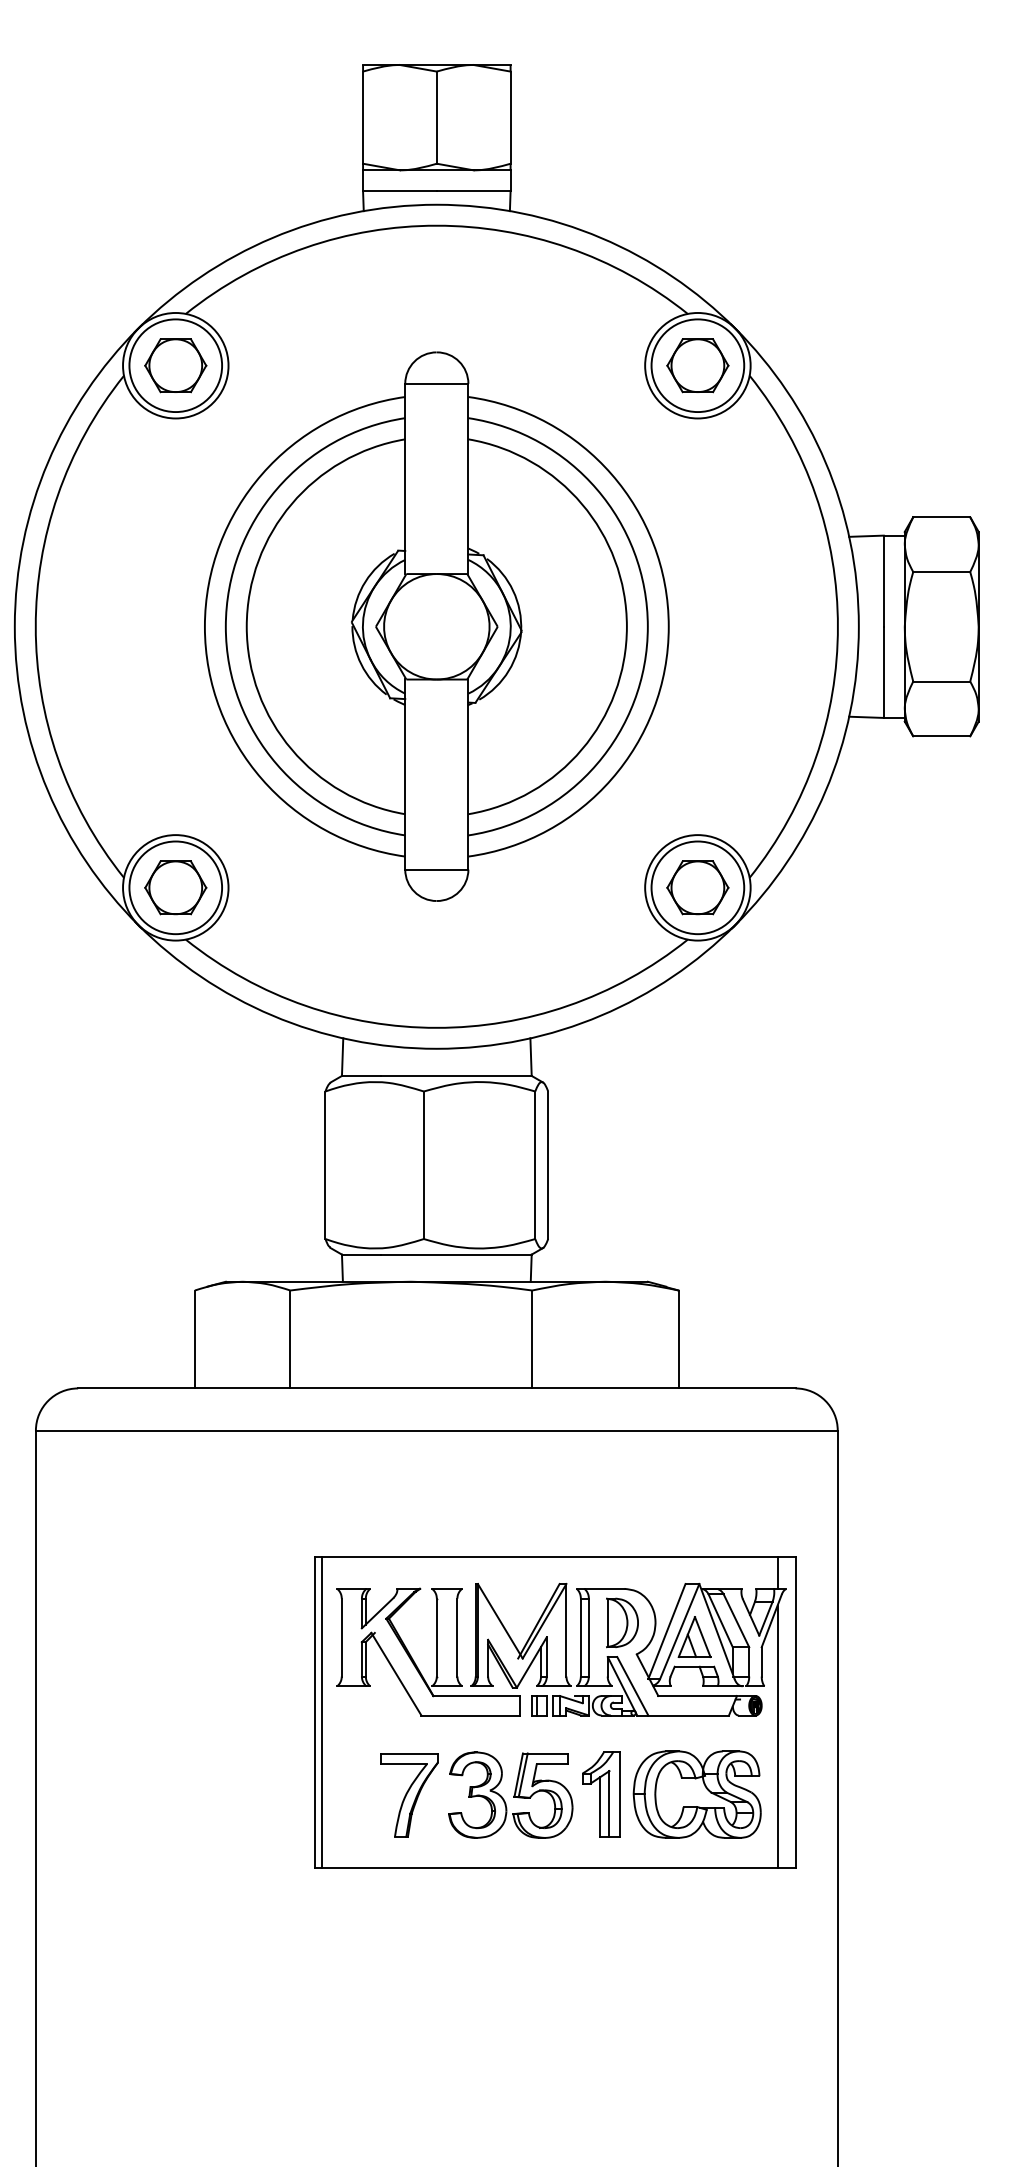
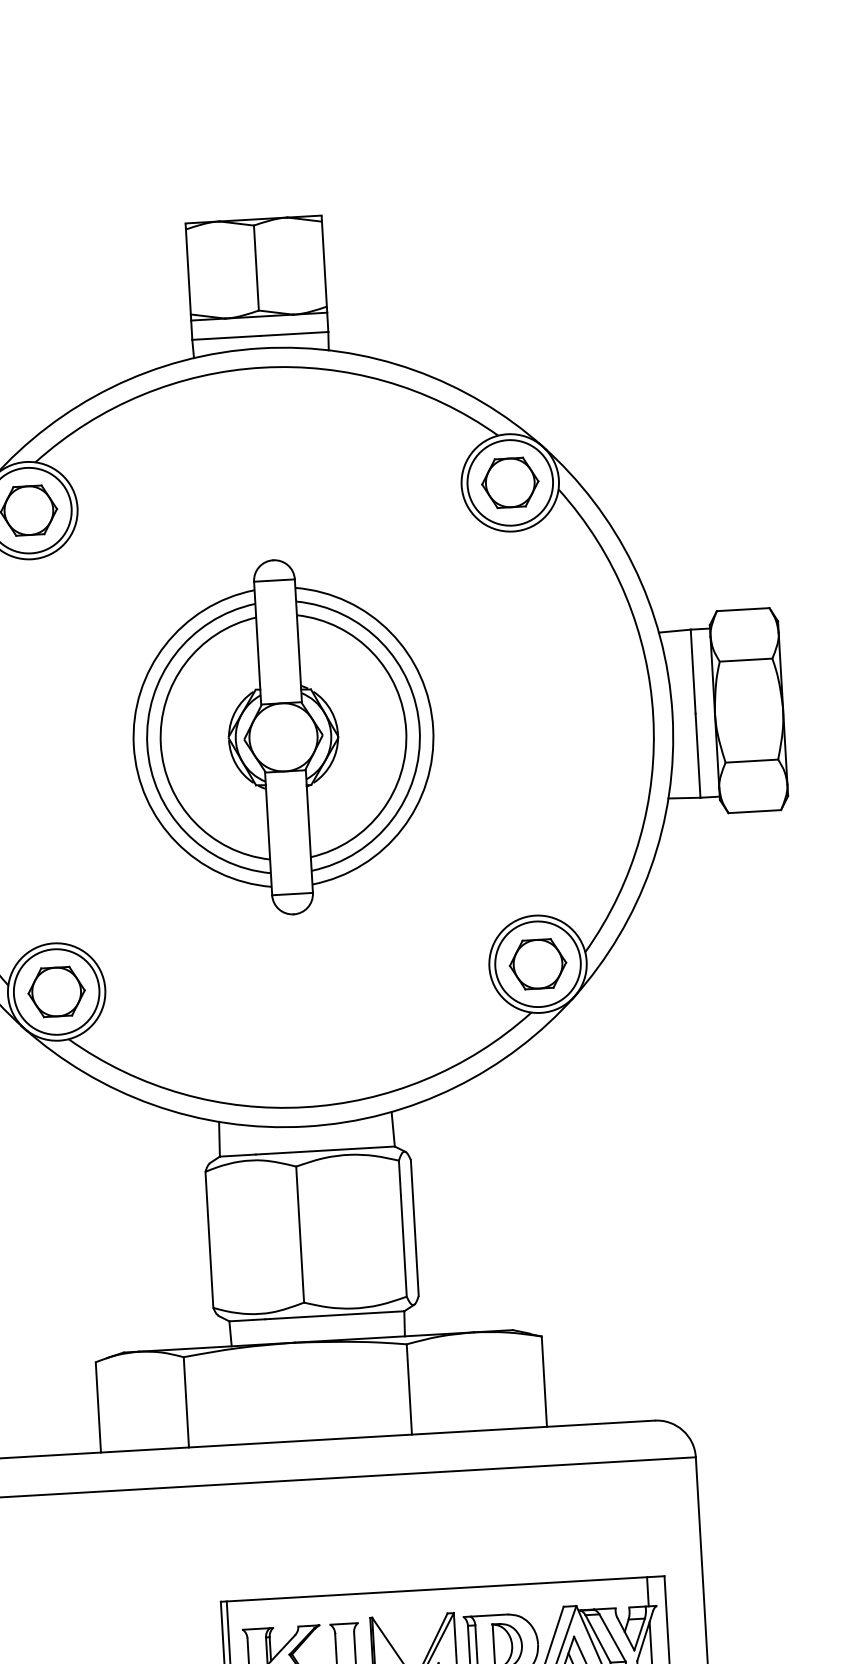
part: (436, 626) -> (283, 737), size x0.7

